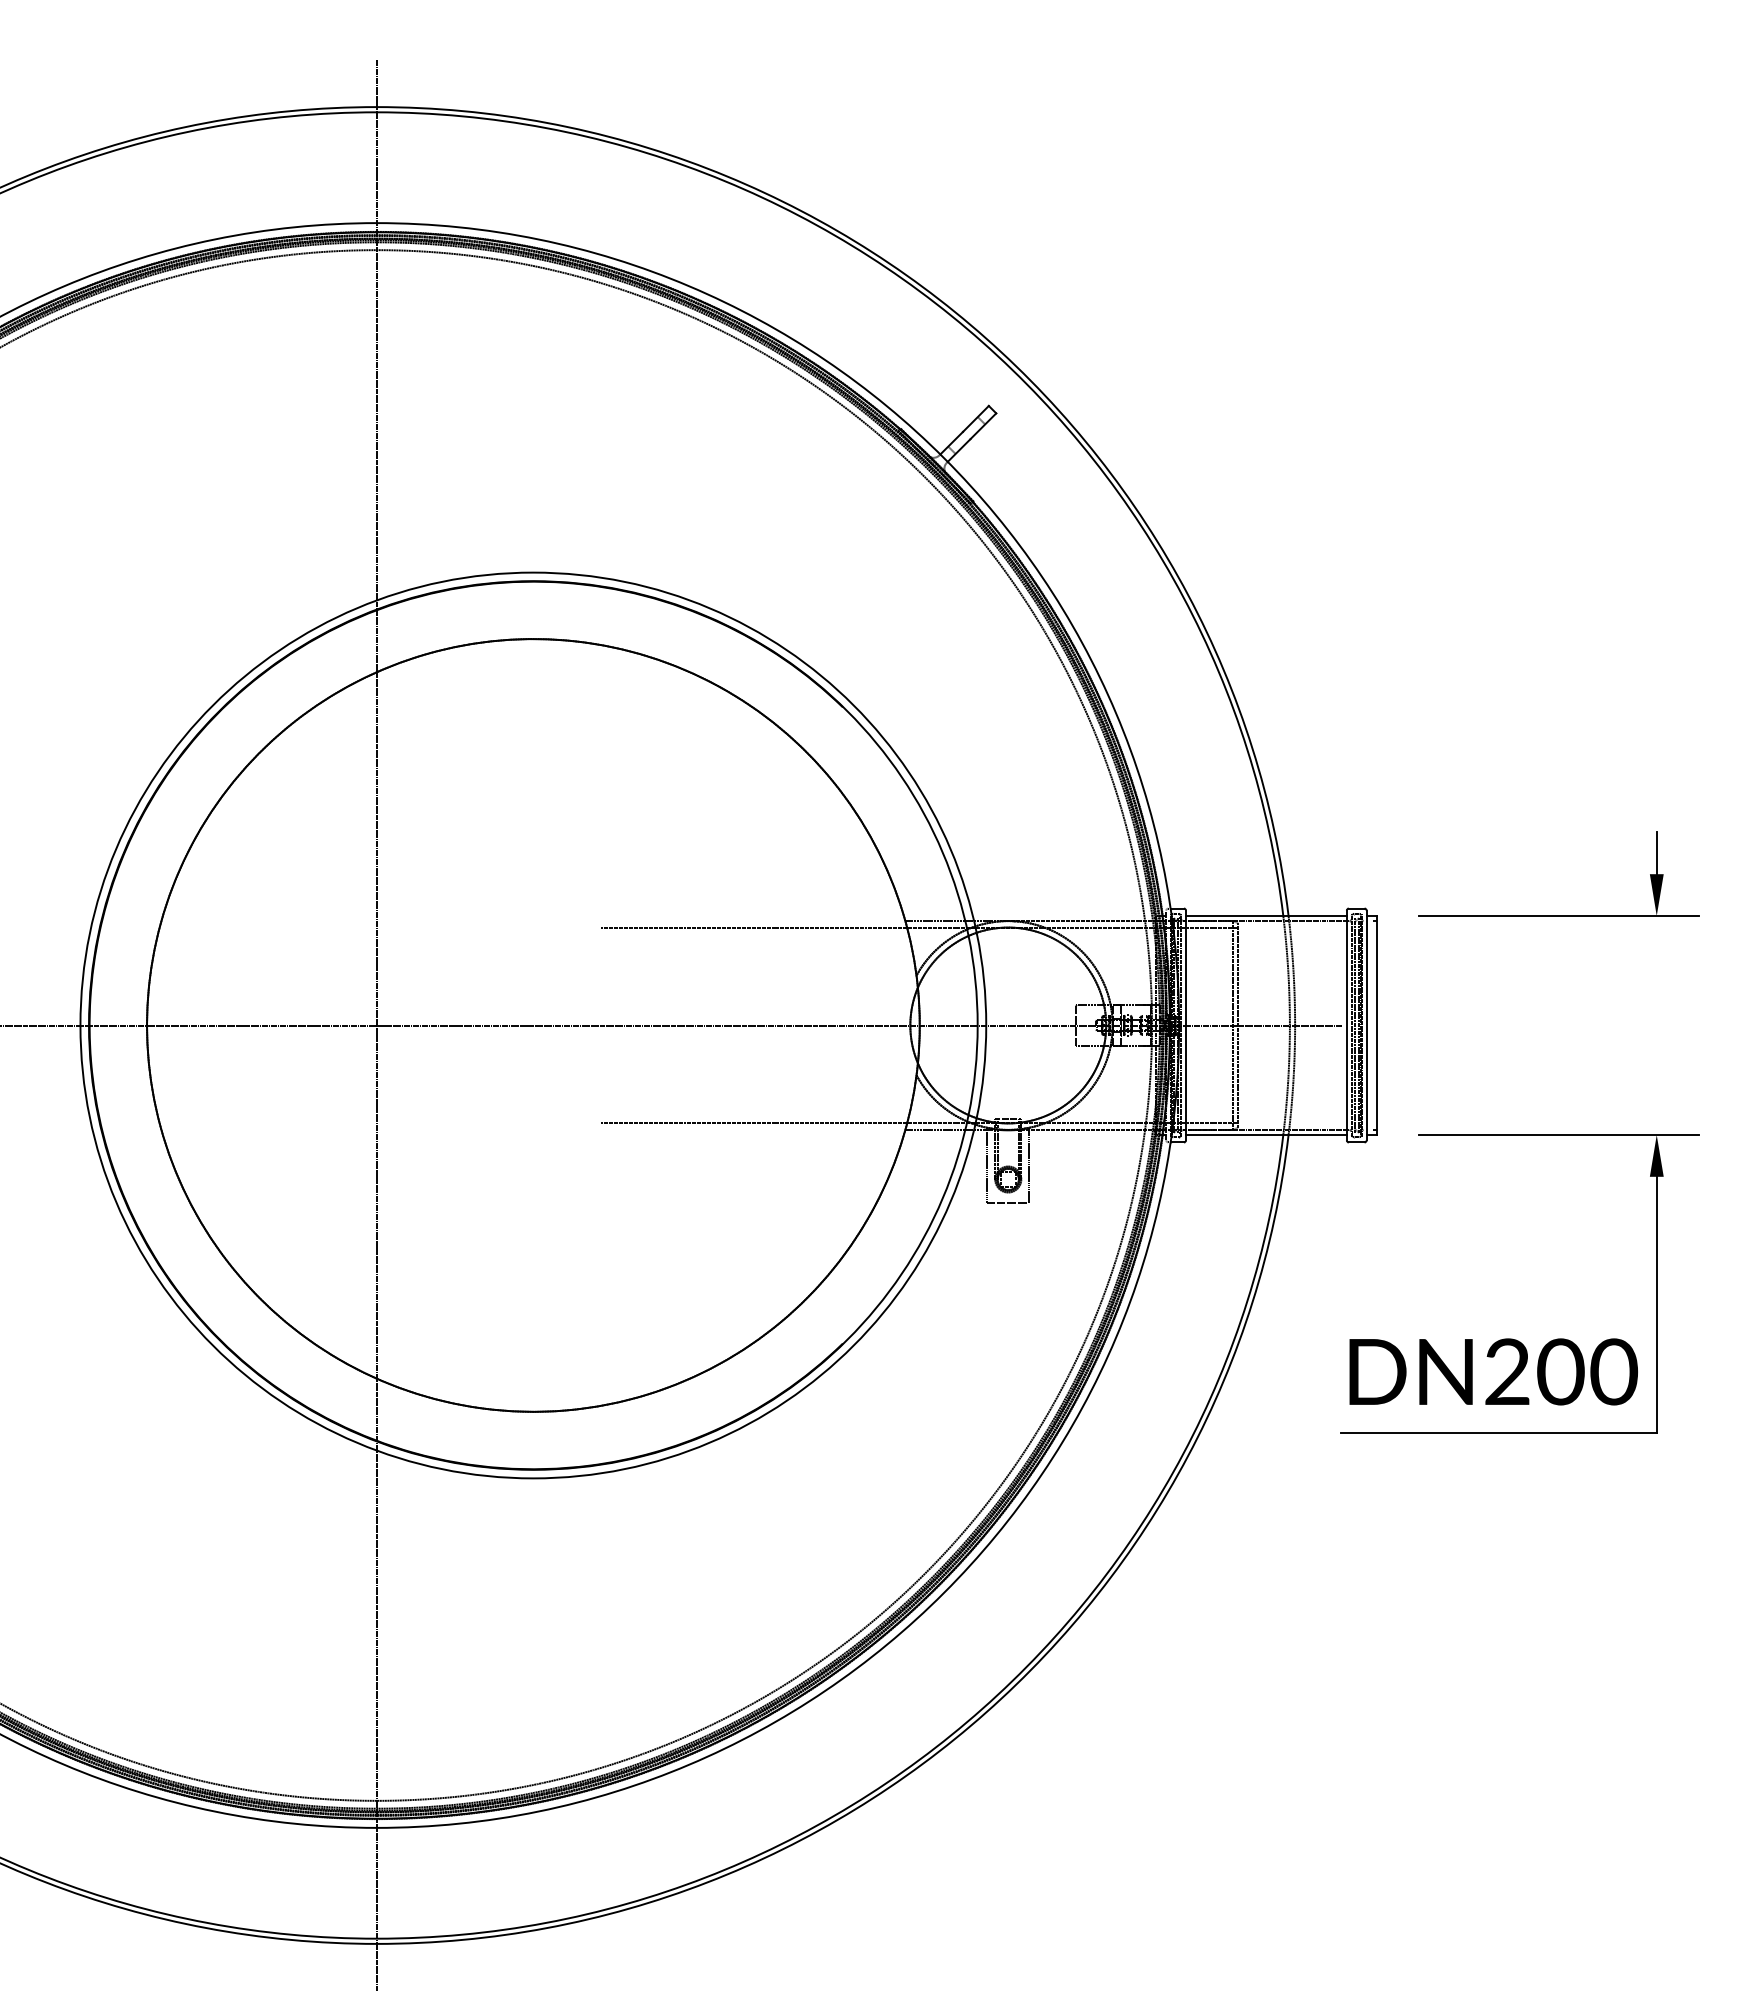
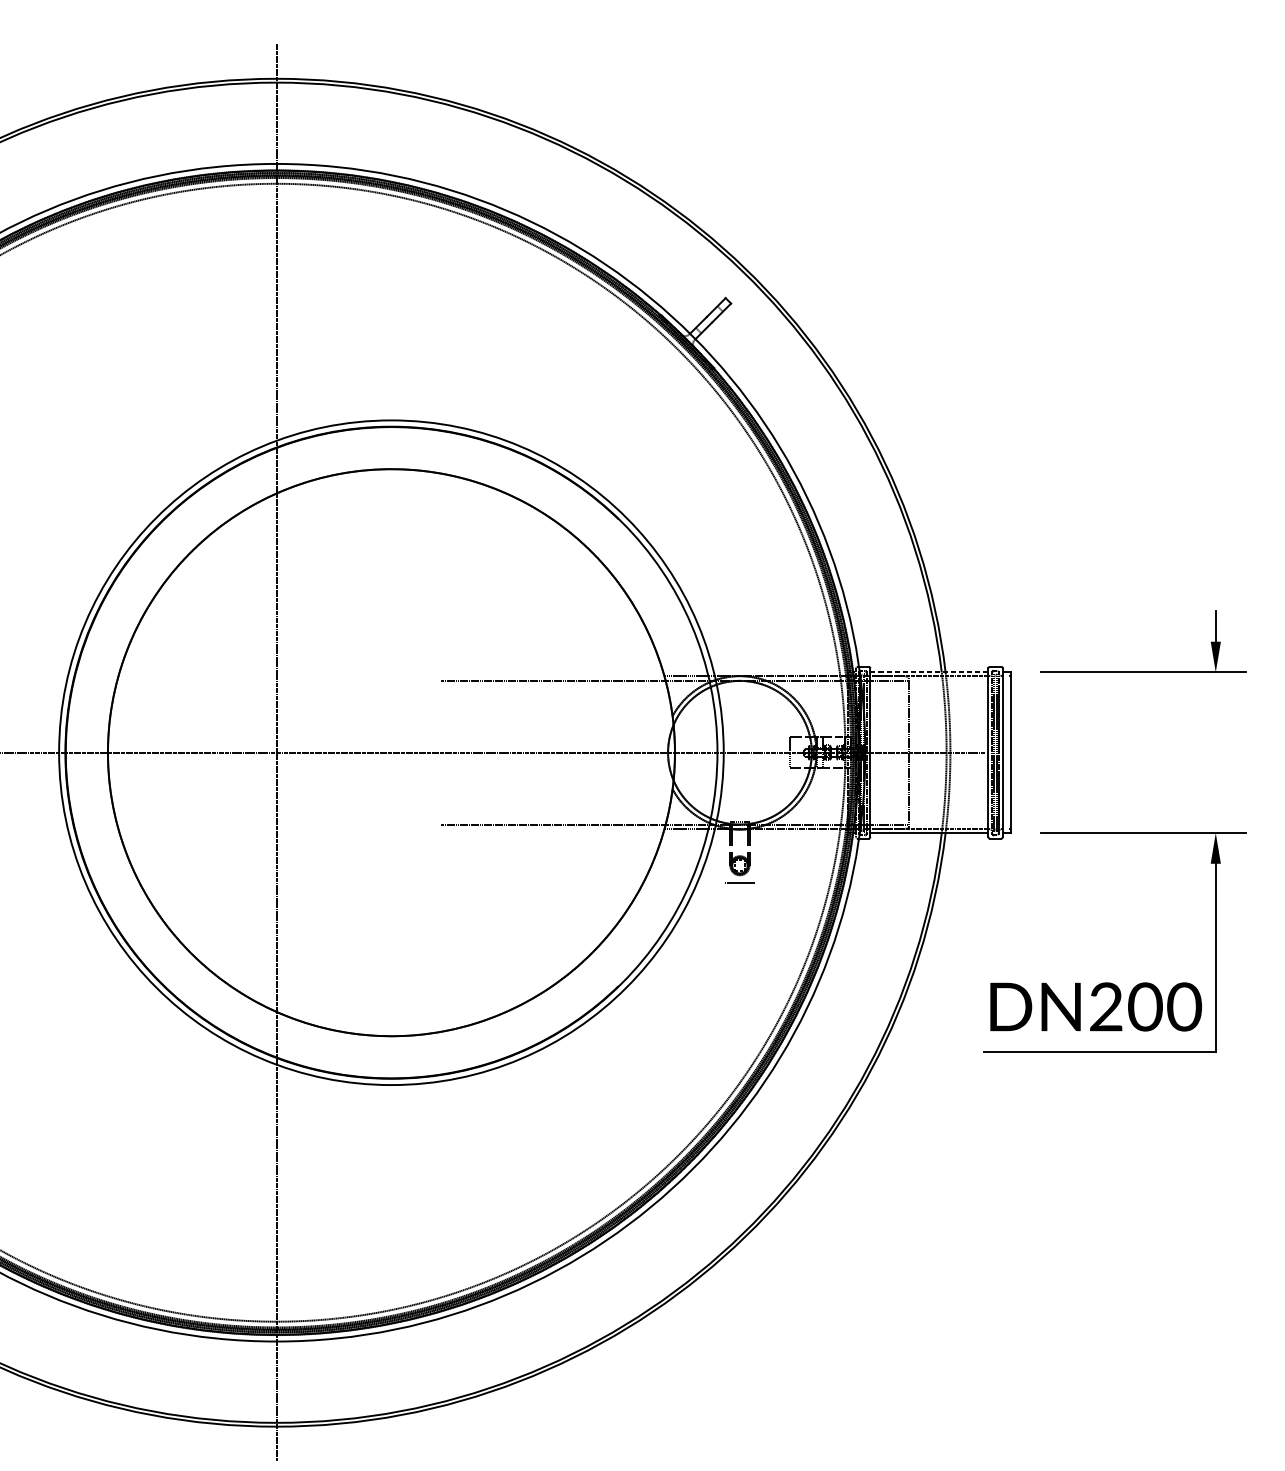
line: (1266, 915) -> (929, 672), solid -> dashed
line: (1232, 1025) -> (904, 752), removed
line: (987, 1165) -> (724, 855), removed
line: (1029, 1165) -> (755, 855), removed

